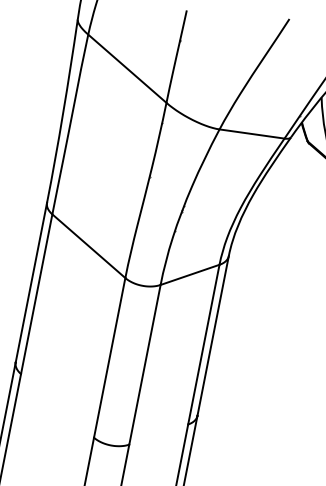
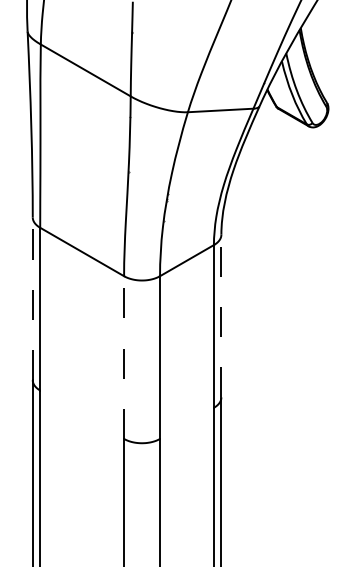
line: (31, 282) -> (32, 298), solid -> dashed
line: (213, 335) -> (221, 315), solid -> dashed
line: (110, 357) -> (124, 357), solid -> dashed

